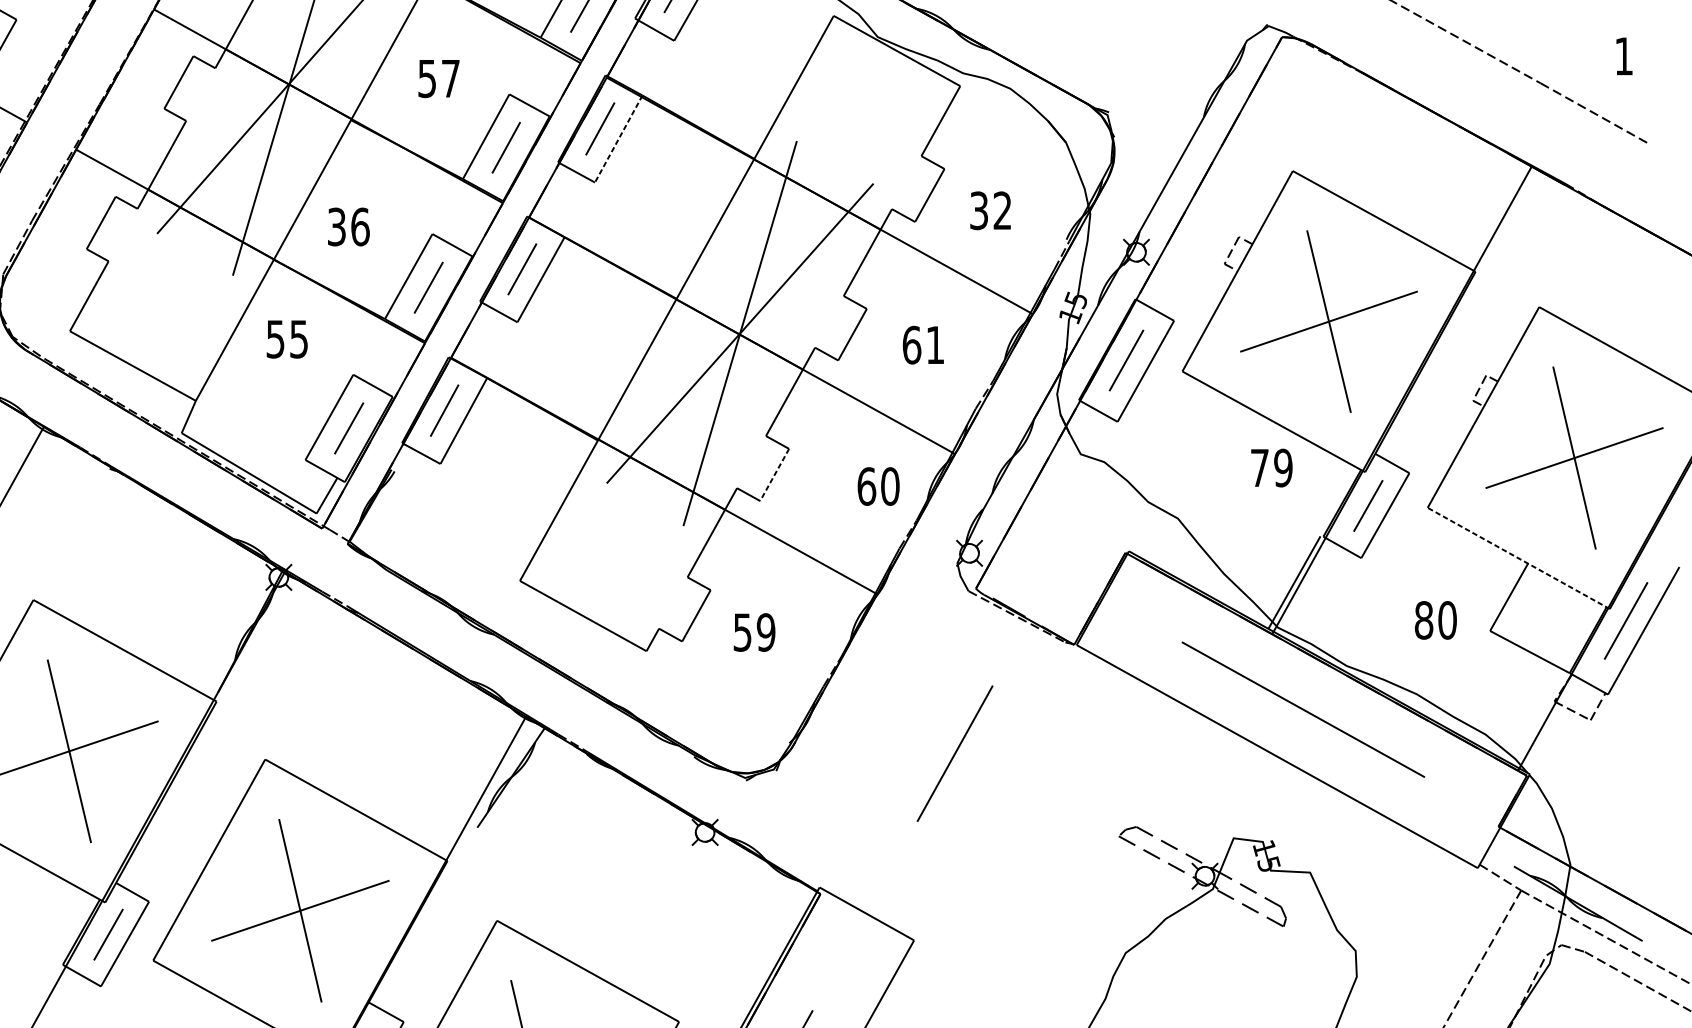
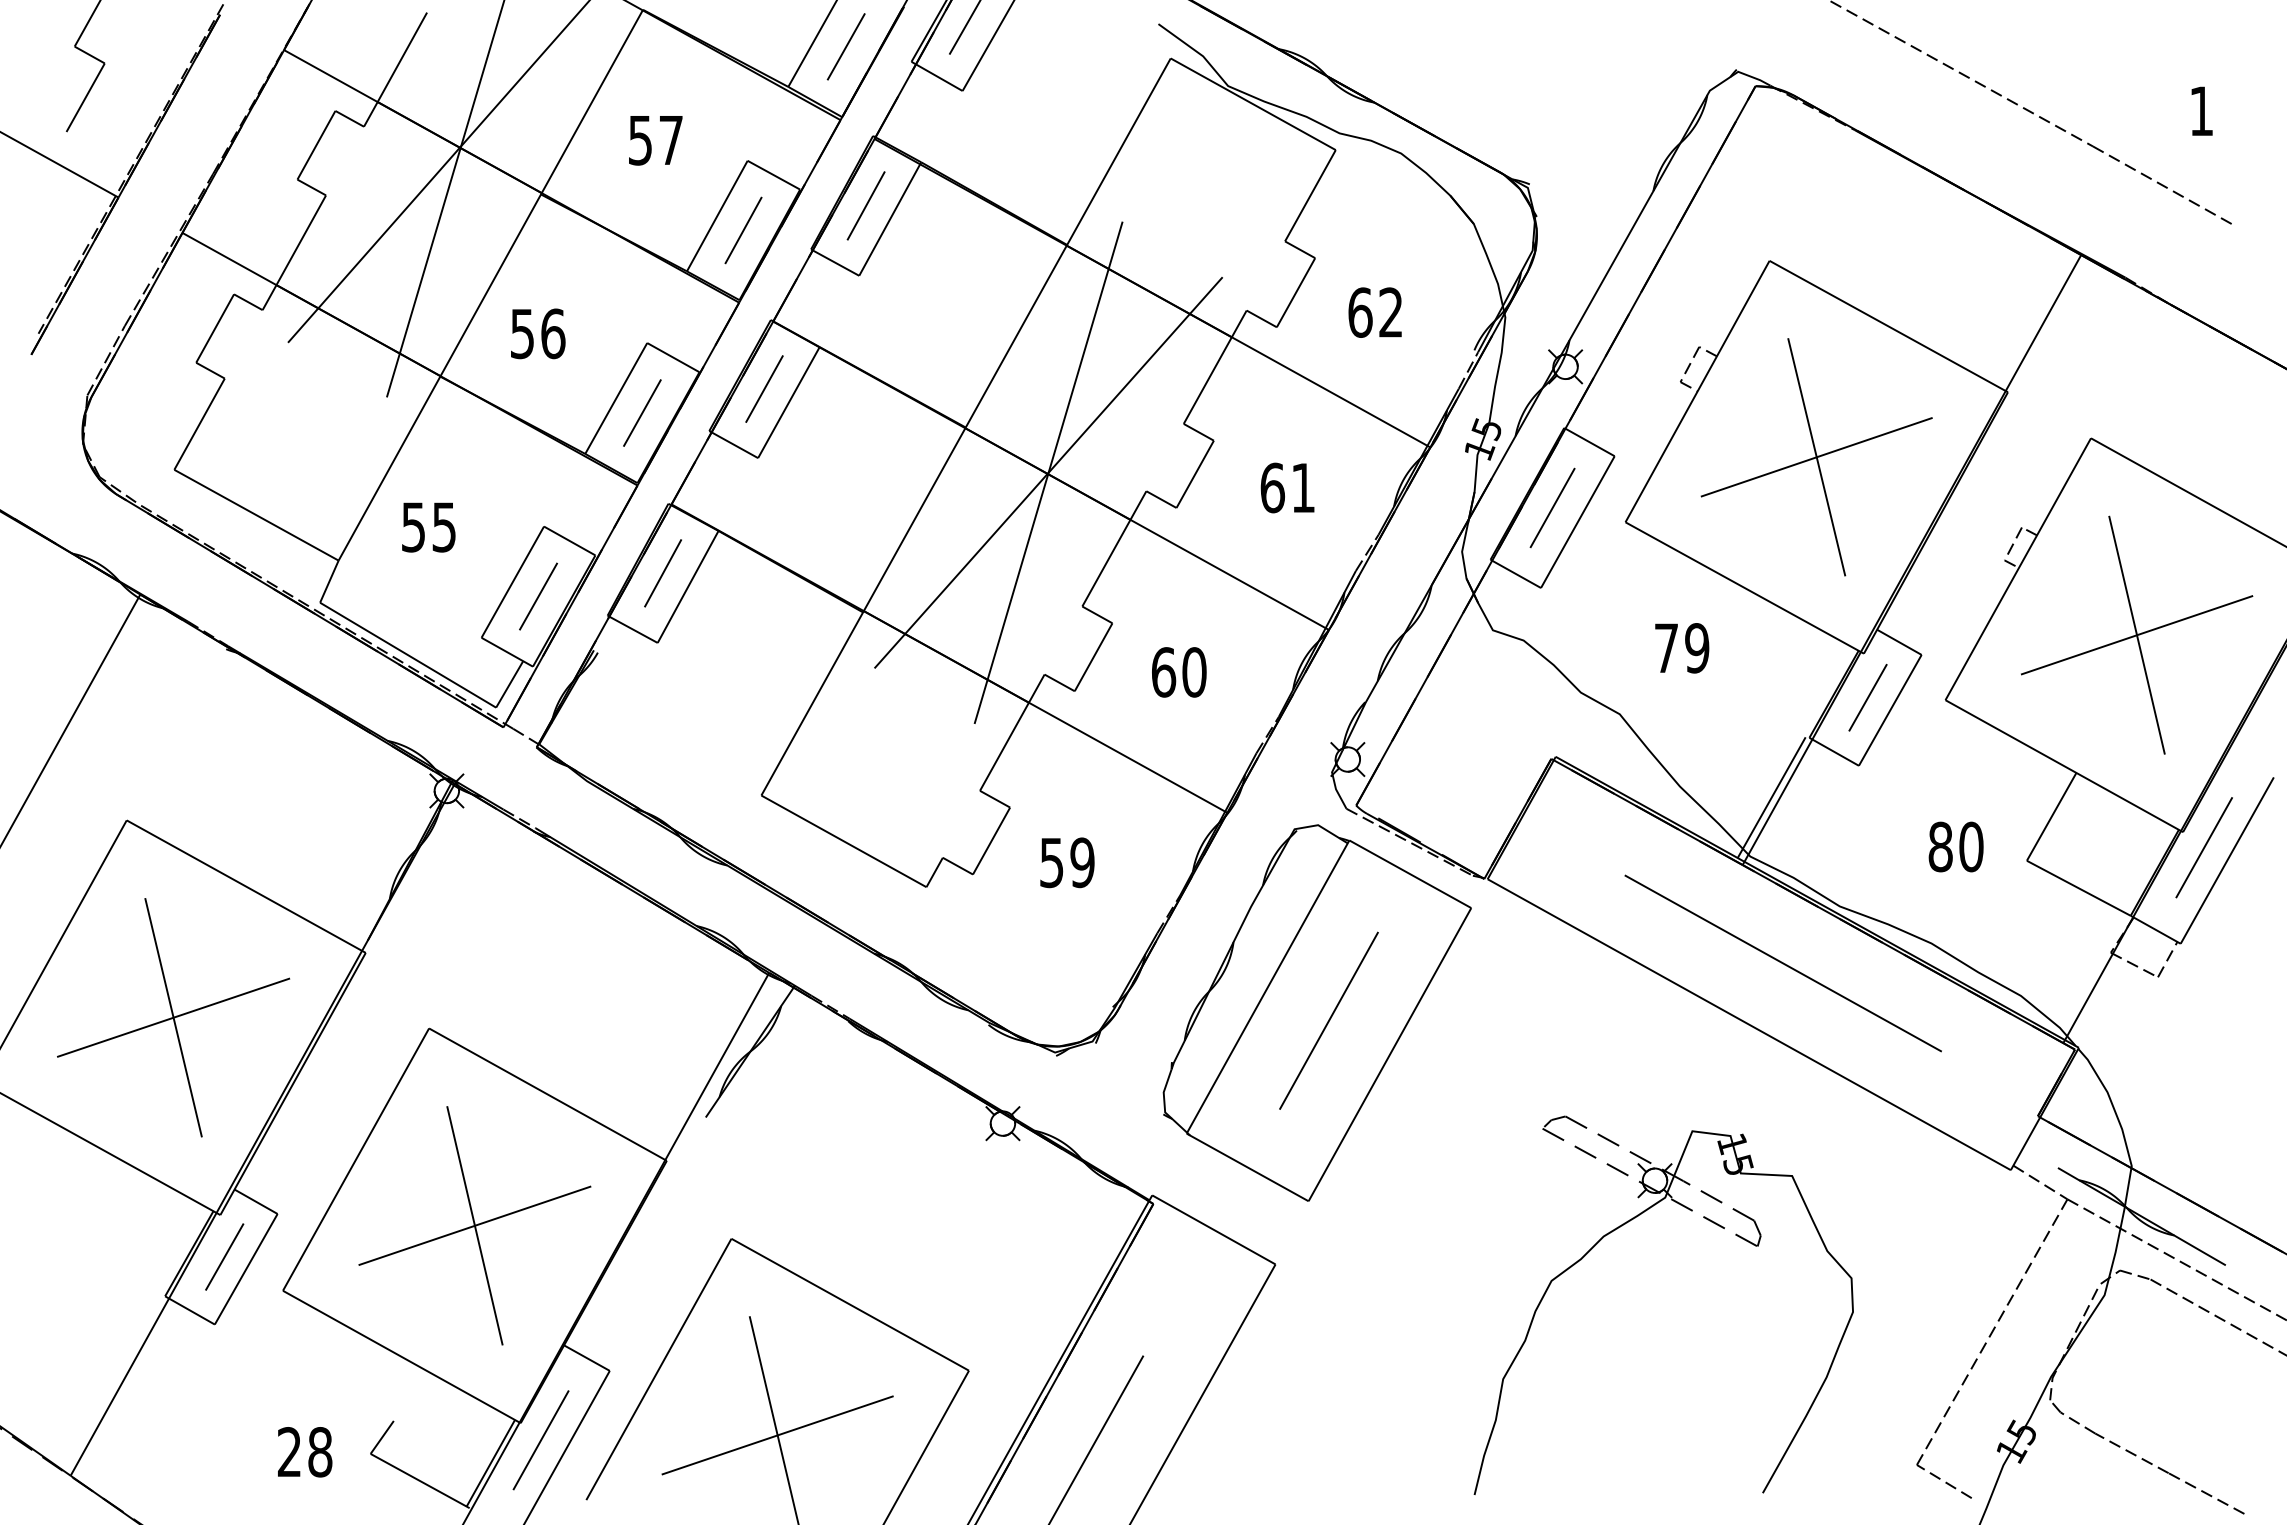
line: (618, 139) -> (890, 219), dashed -> solid
text: (979, 210) -> (1360, 312), 32 -> 62
text: (336, 226) -> (522, 333), 36 -> 56
text: (287, 339) -> (428, 527), moved
text: (1272, 468) -> (1682, 648), moved
line: (774, 475) -> (1093, 657), dashed -> solid
text: (878, 486) -> (1179, 672), moved
line: (1518, 558) -> (2064, 766), dashed -> solid
part: (945, 747) -> (1316, 1012), added

